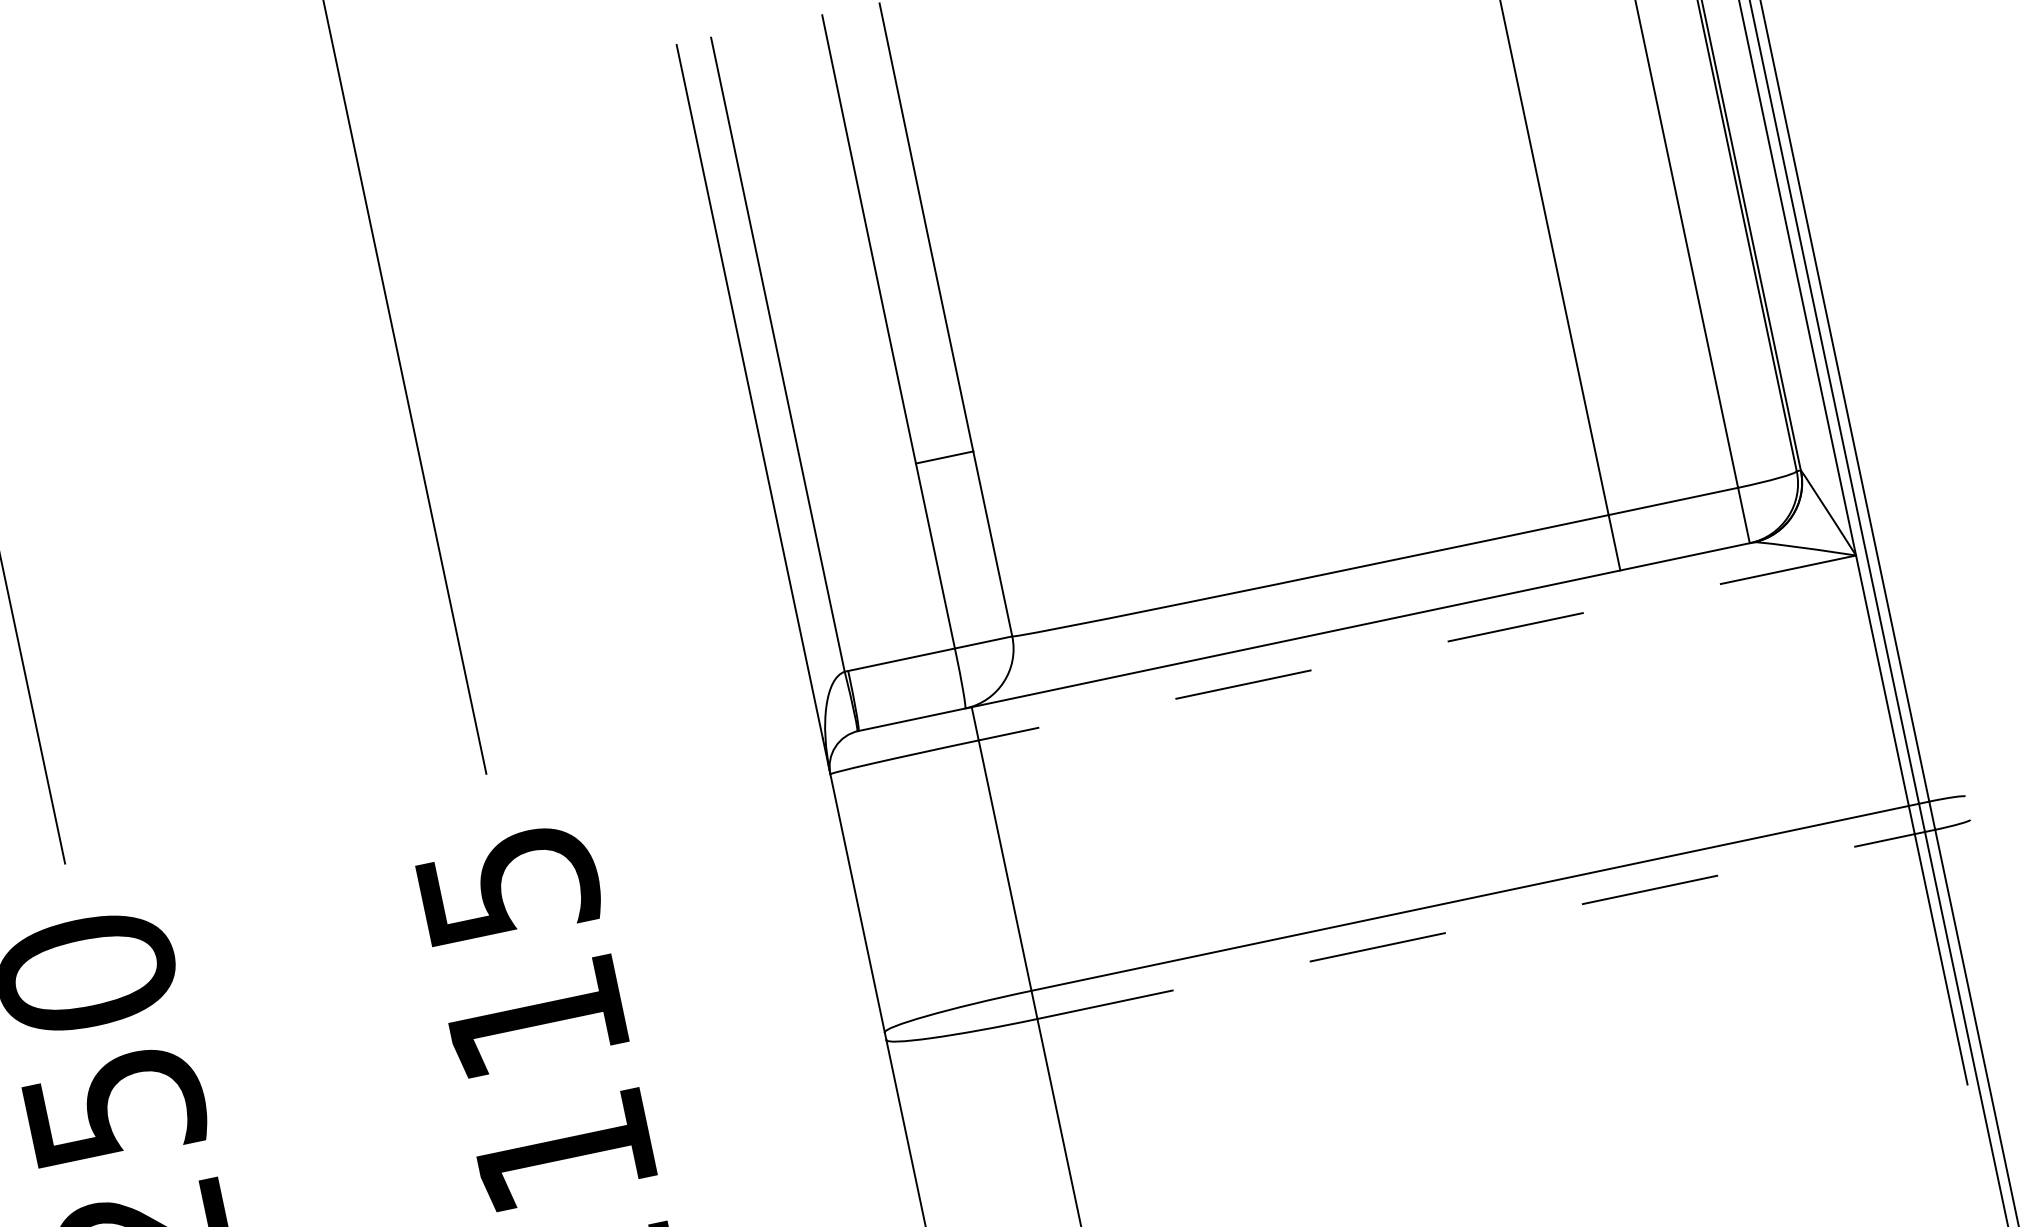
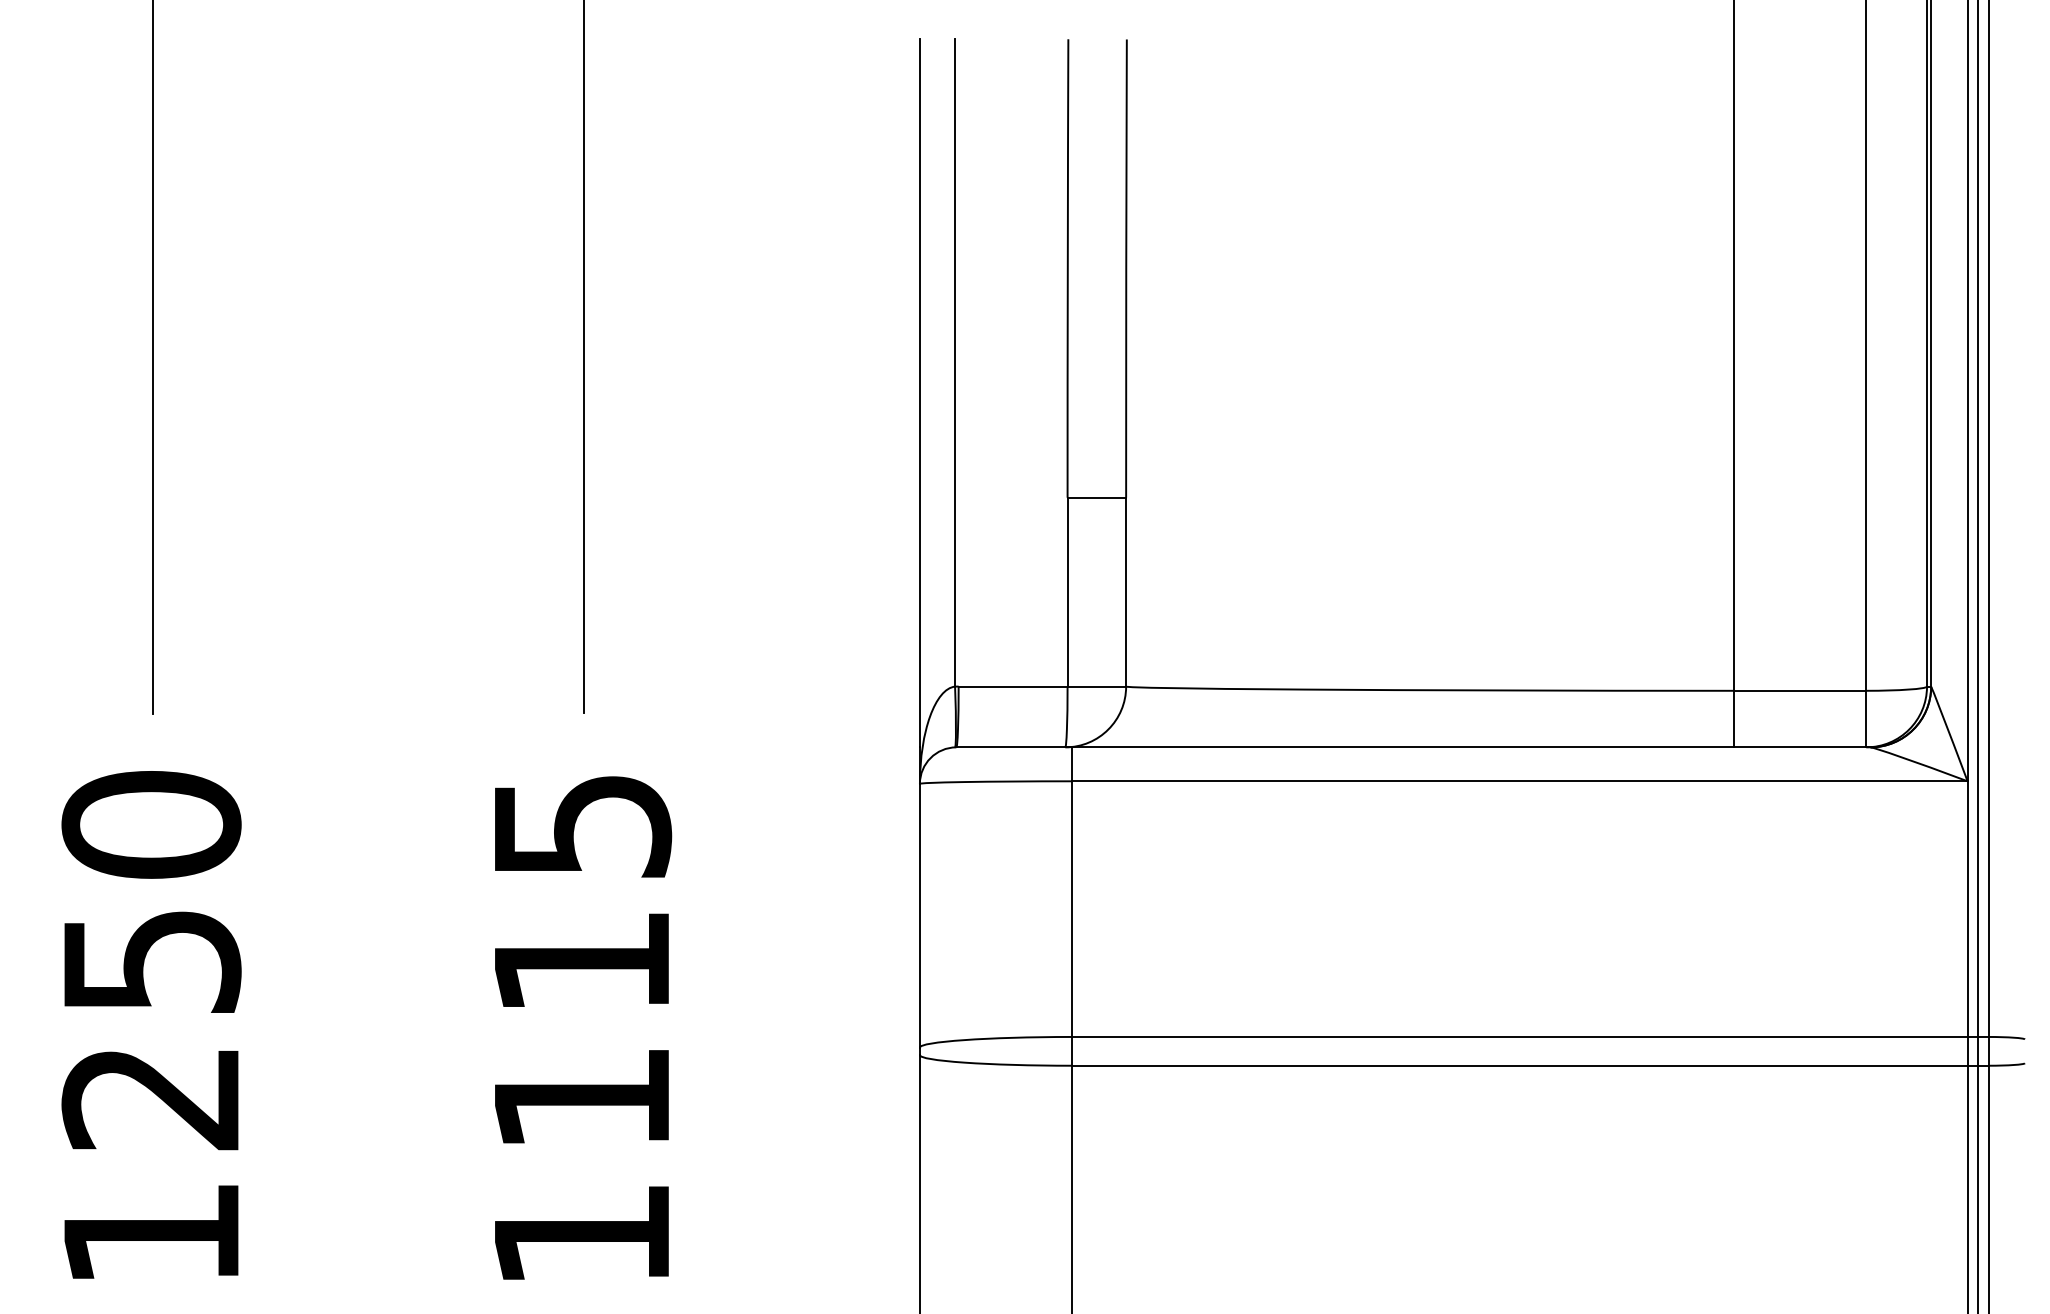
line: (1417, 648) -> (1519, 781), dashed -> solid
line: (1475, 926) -> (1519, 1065), dashed -> solid

